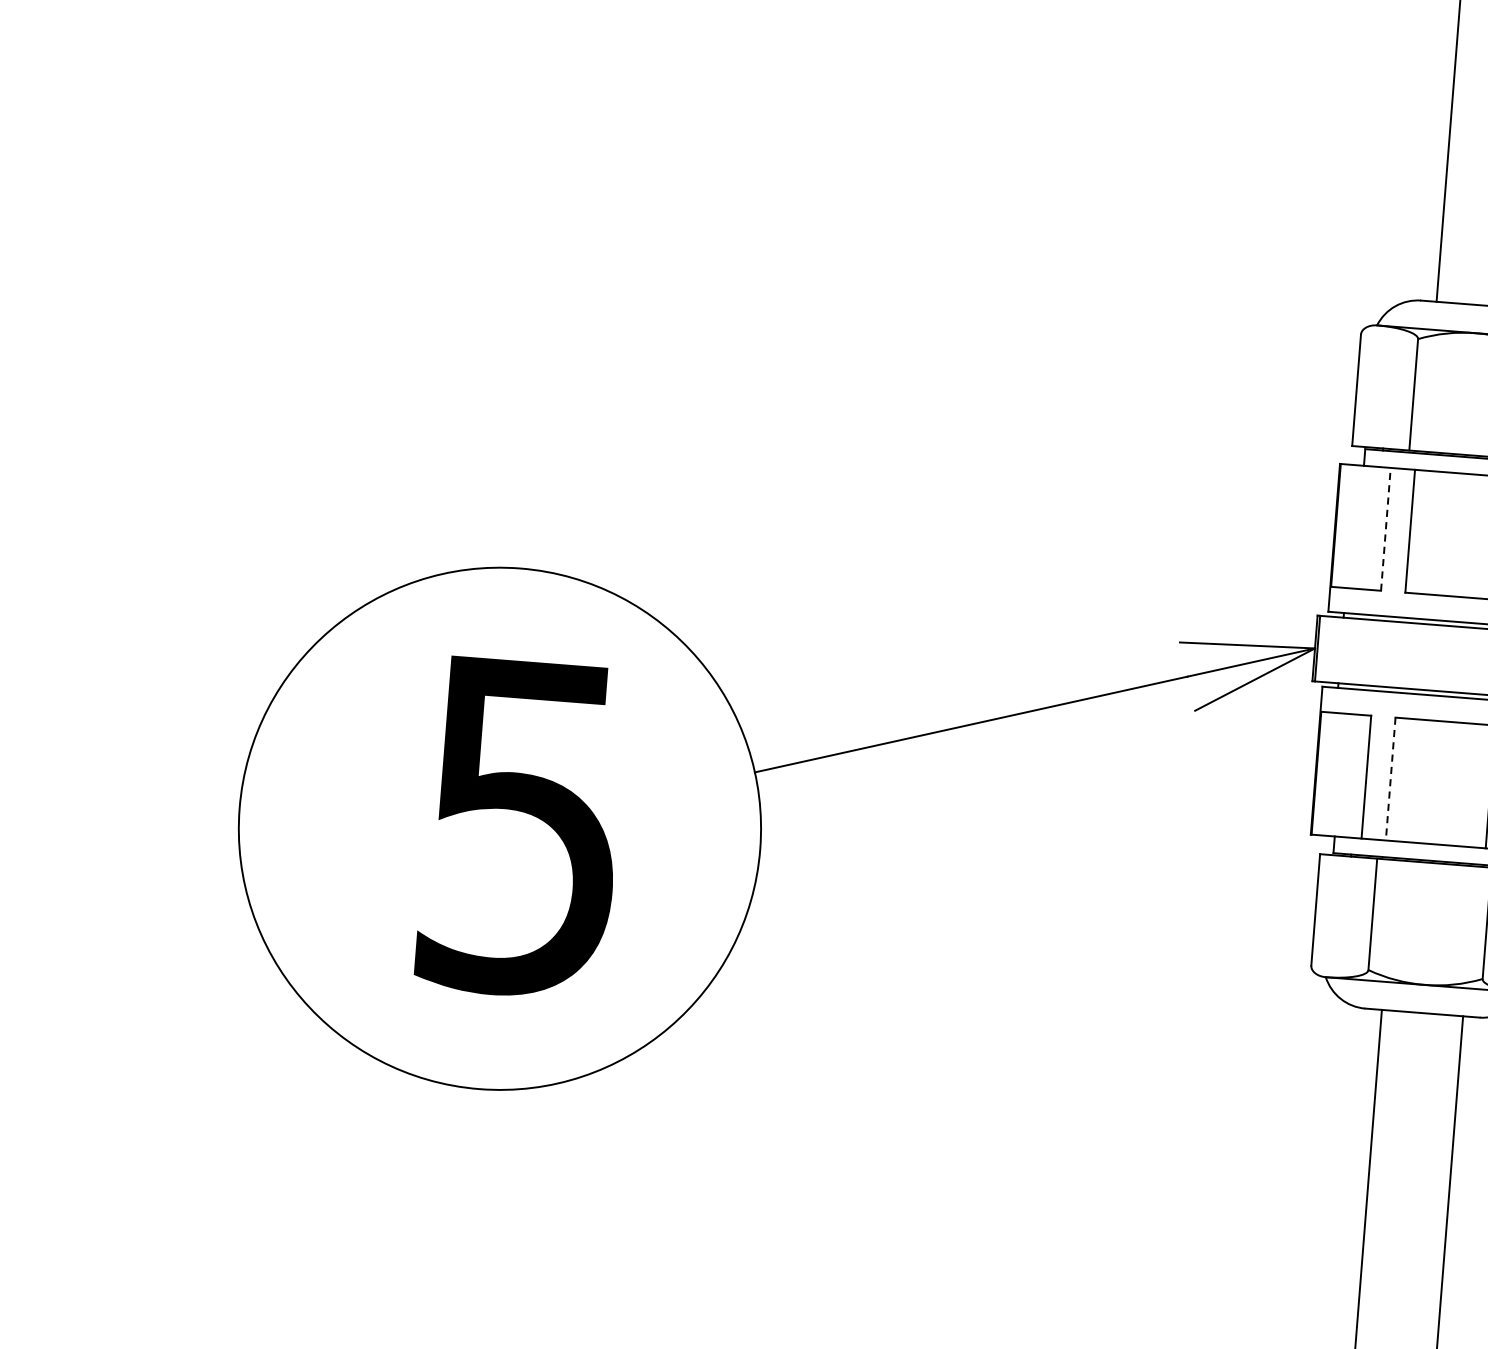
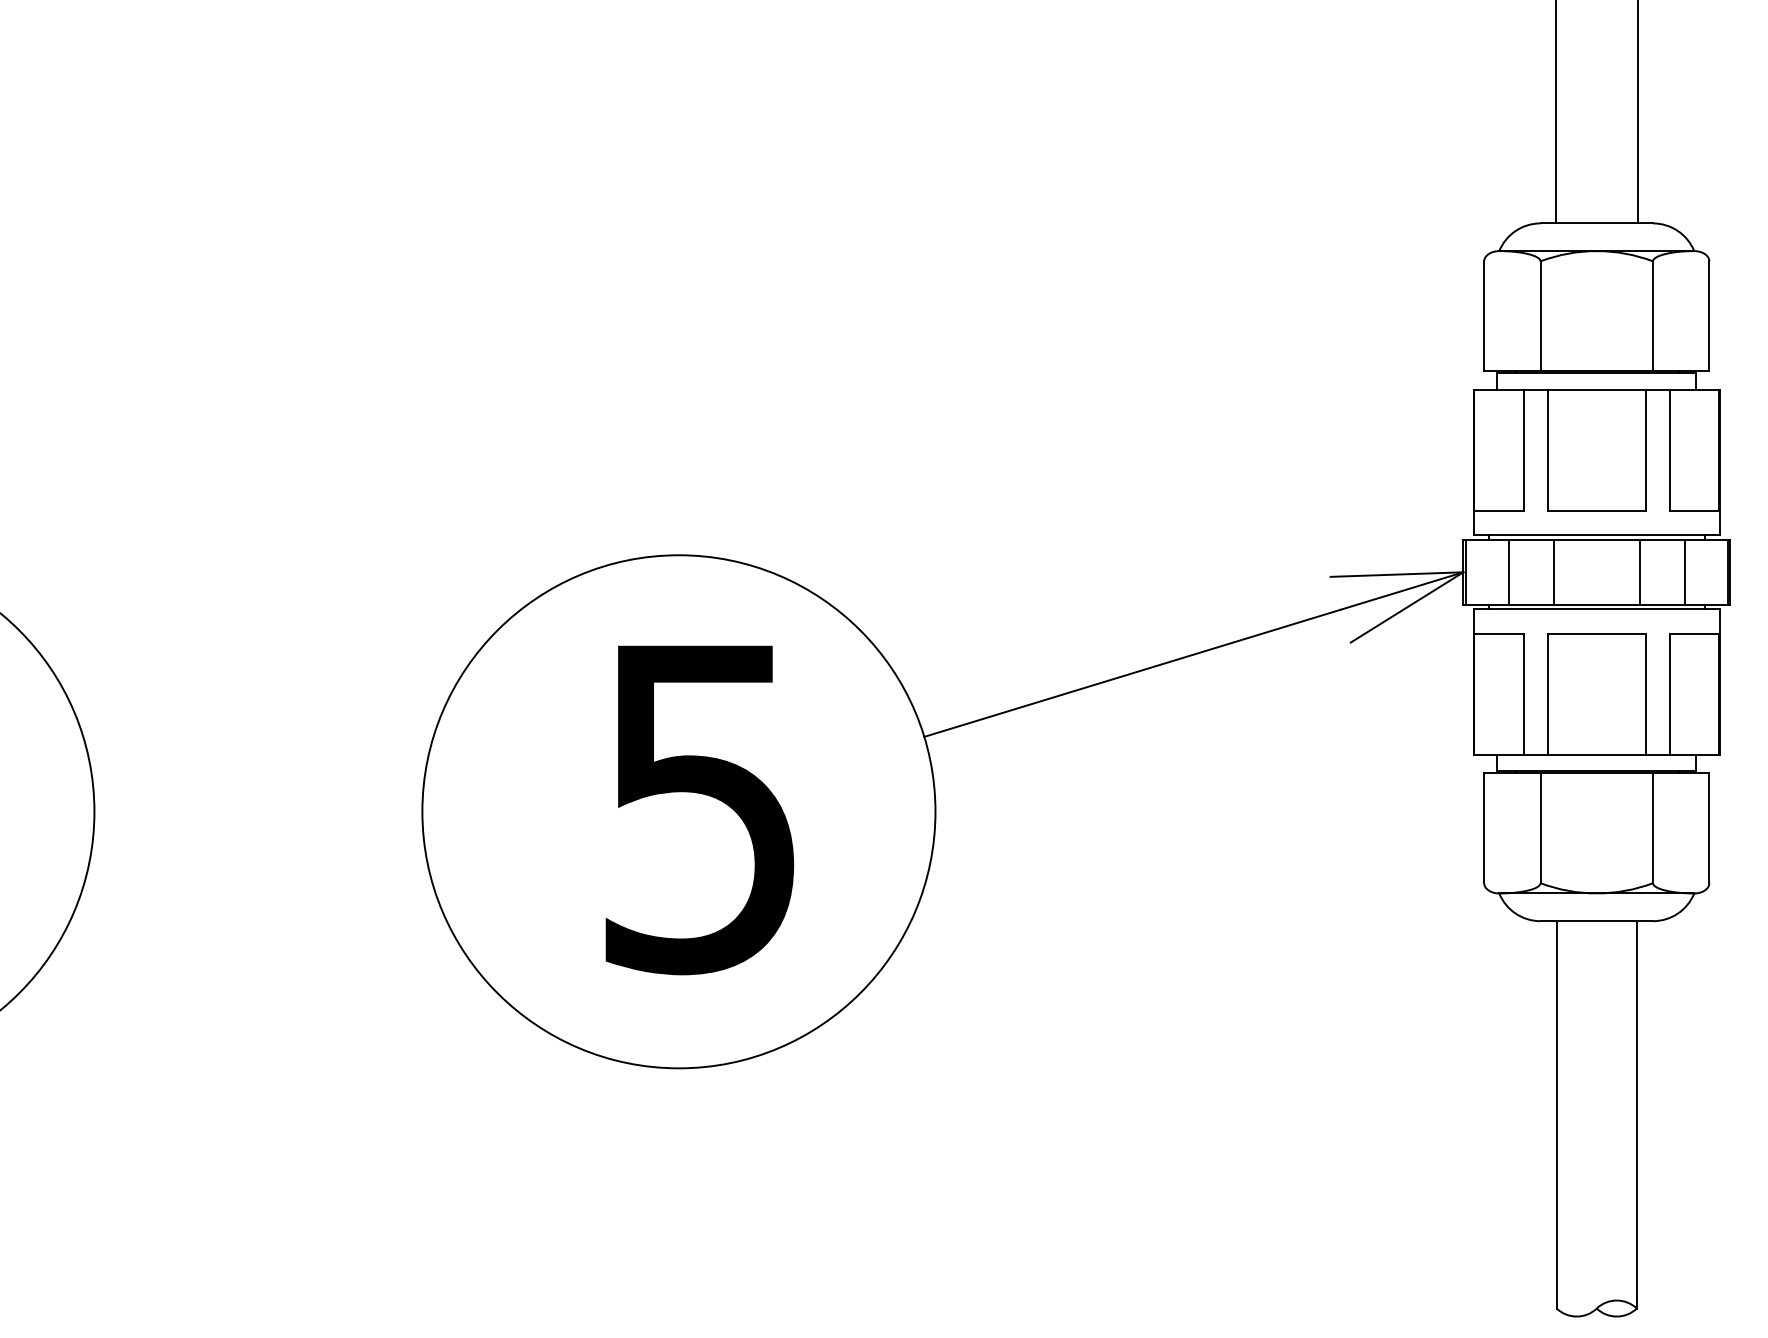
line: (1385, 529) -> (1523, 450), dashed -> solid
line: (1361, 651) -> (1509, 571), added
line: (1406, 654) -> (1553, 571), added
line: (1390, 779) -> (1547, 694), dashed -> solid

